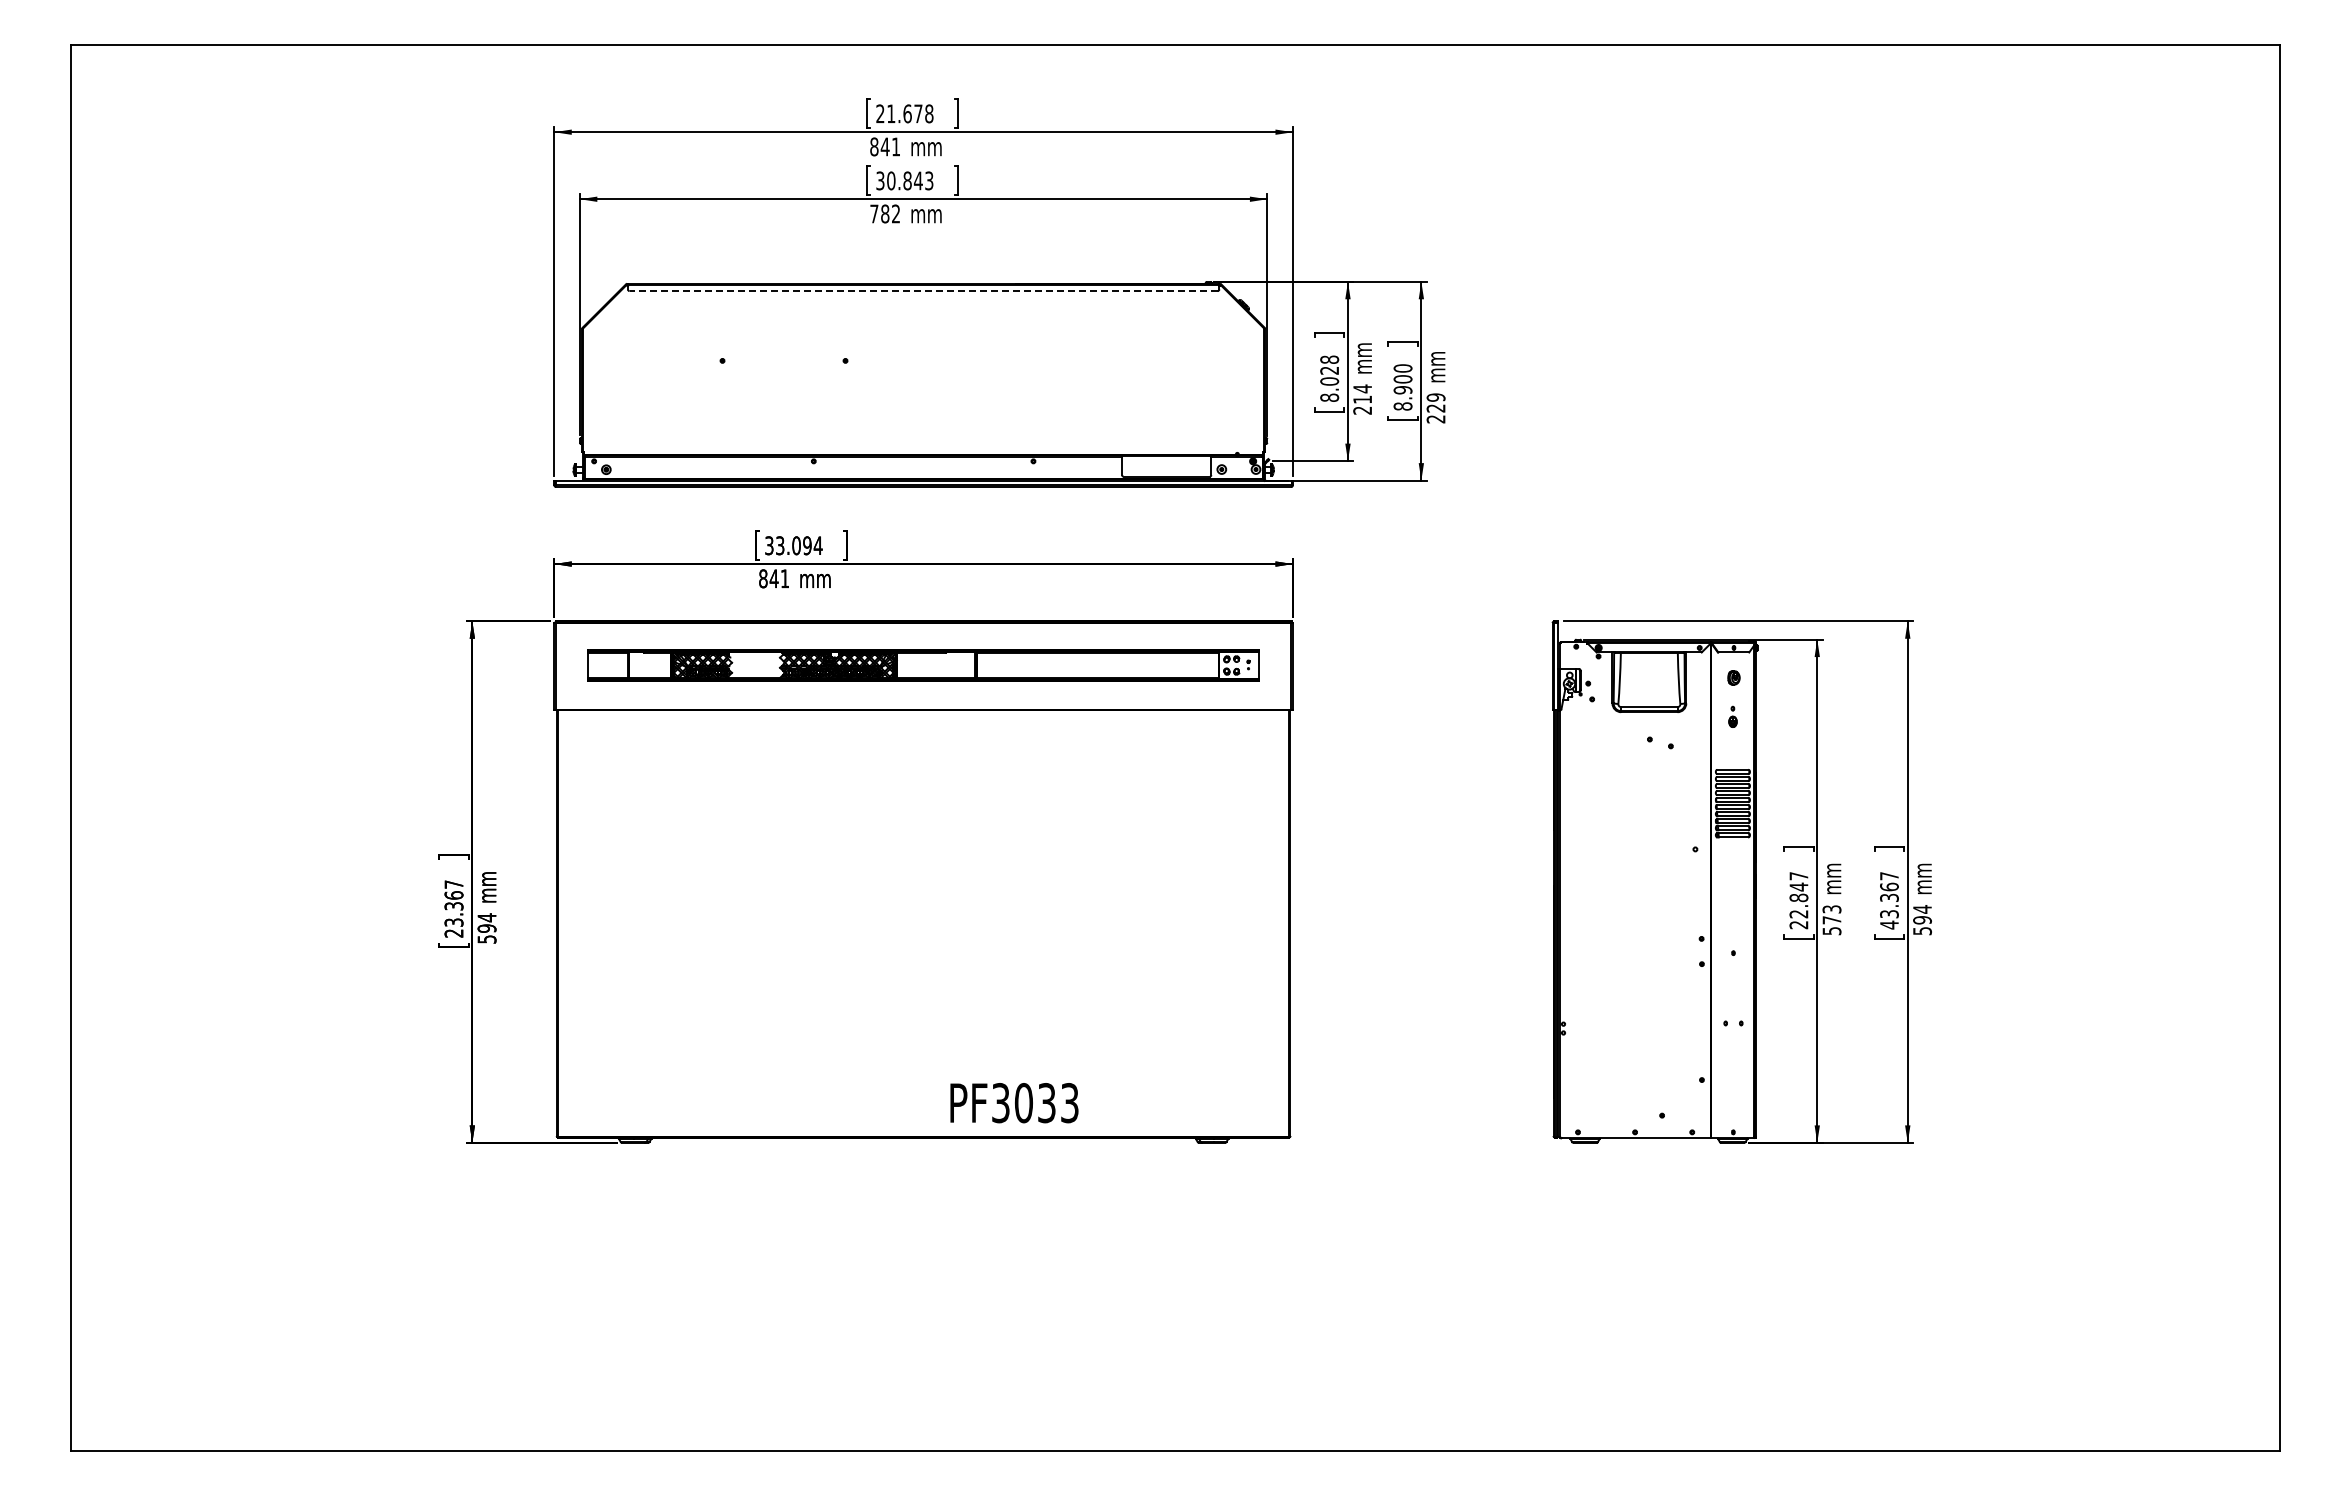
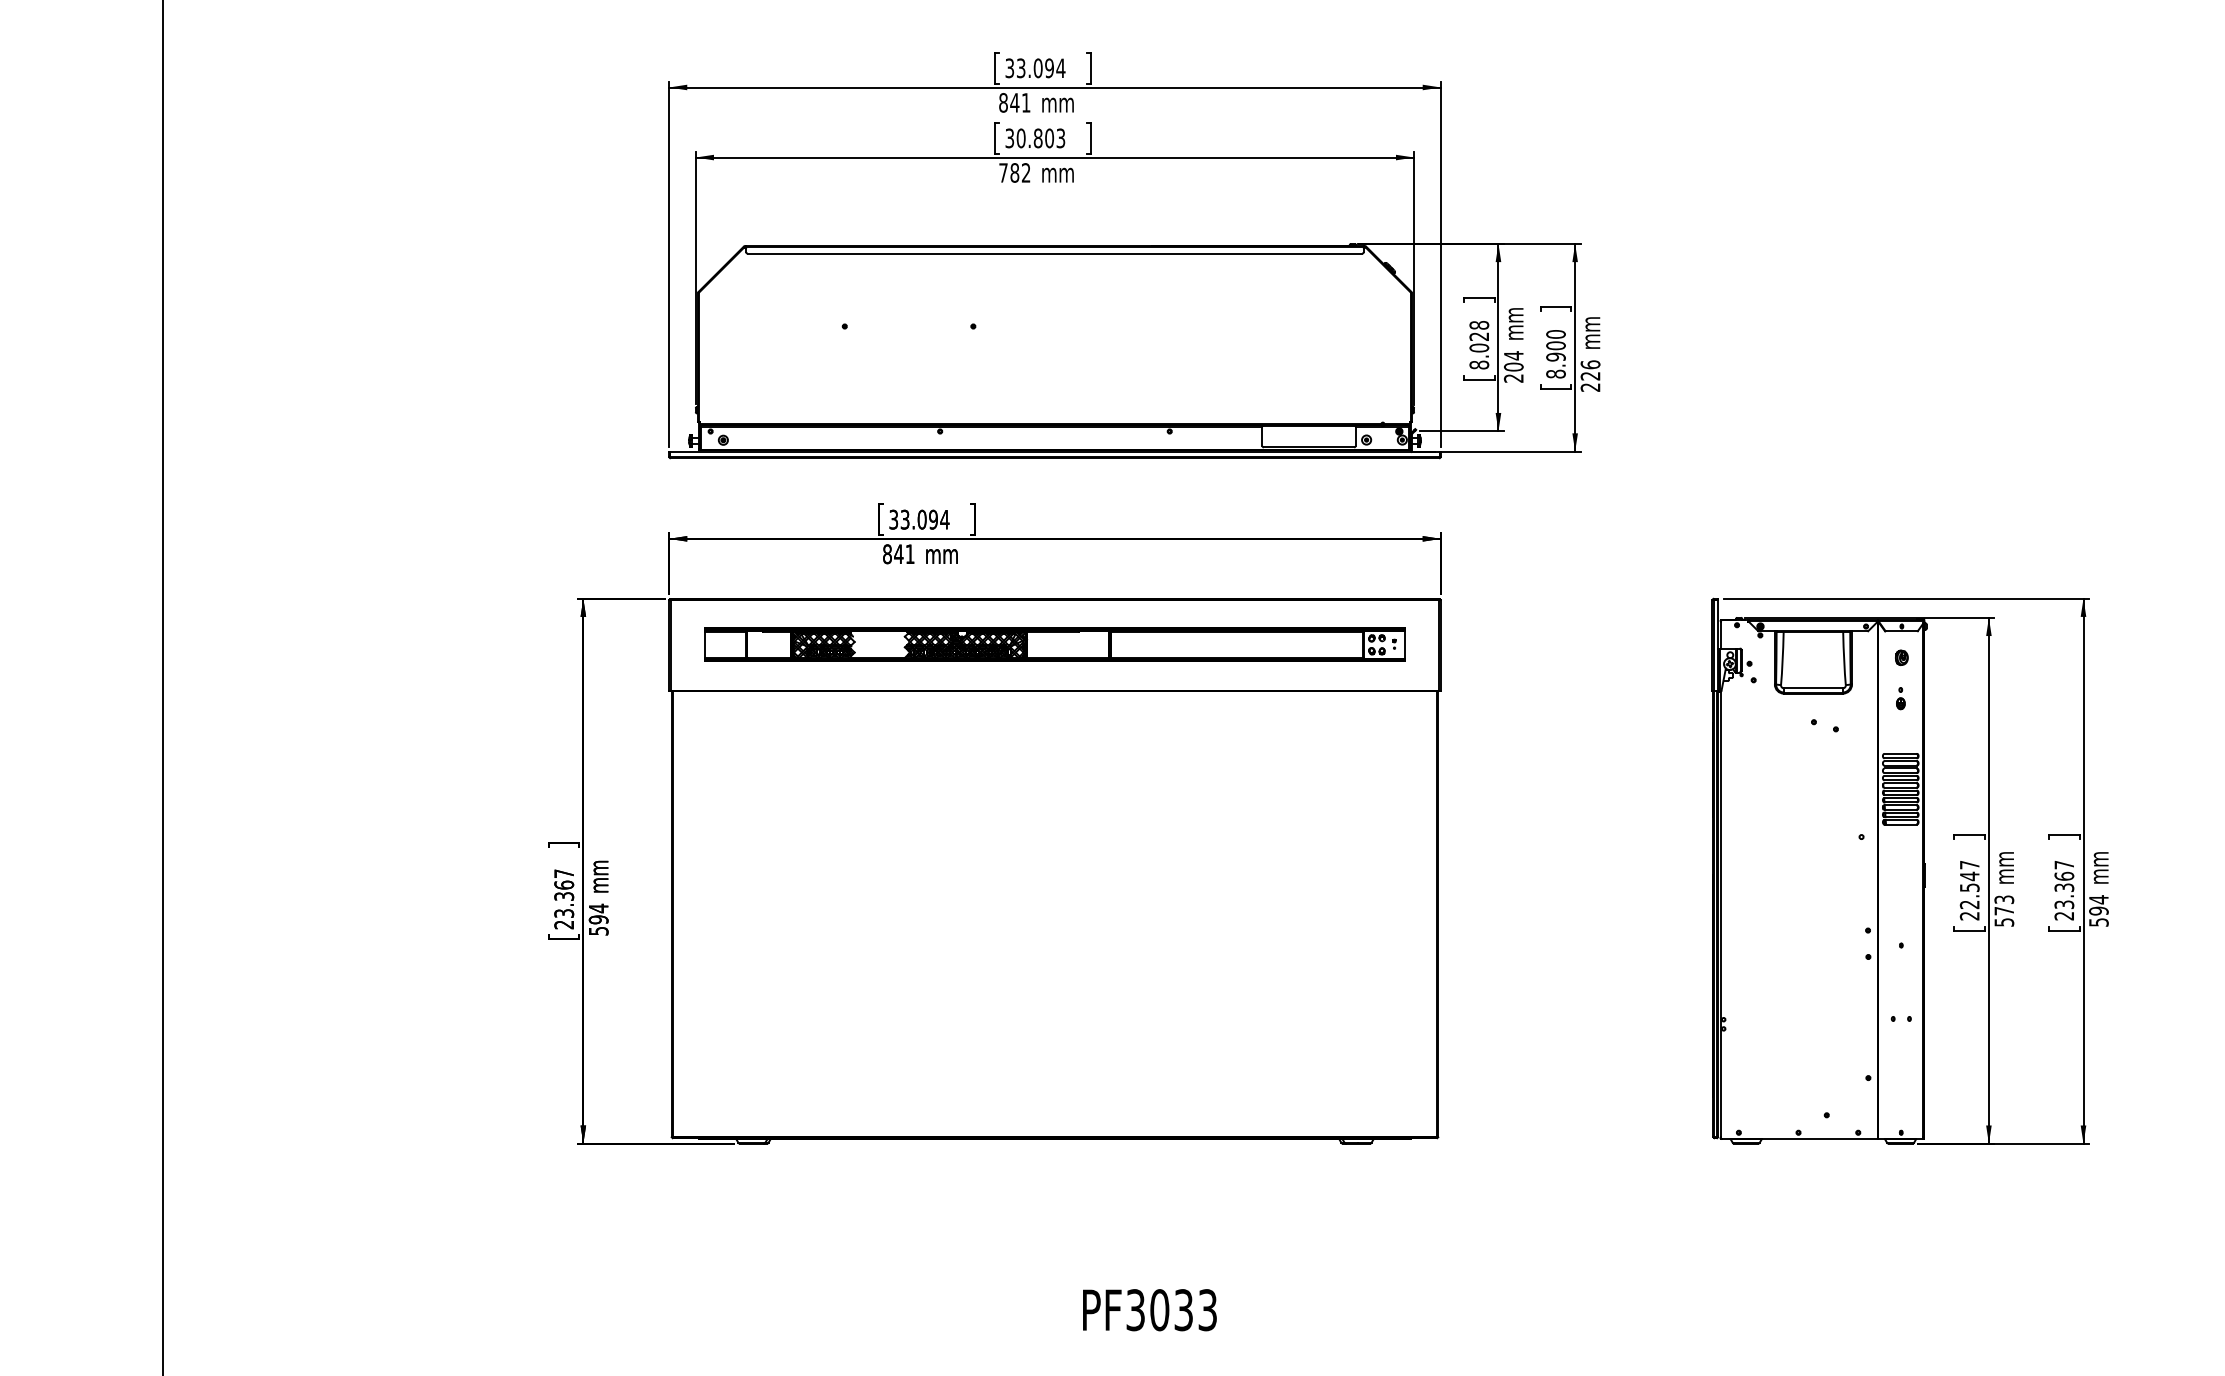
text: (904, 113) -> (1034, 67), 21.678 -> 33.094
text: (917, 180) -> (1048, 137), 30.843 -> 30.803
line: (923, 291) -> (1054, 253), dashed -> solid
text: (1435, 397) -> (1589, 364), 229 -> 226
text: (1362, 399) -> (1513, 366), 214 -> 204
text: (1798, 897) -> (1969, 887), 22.847 -> 22.547
text: (1889, 924) -> (2064, 915), 43.367 -> 23.367
text: (1014, 1103) -> (1149, 1310), moved

